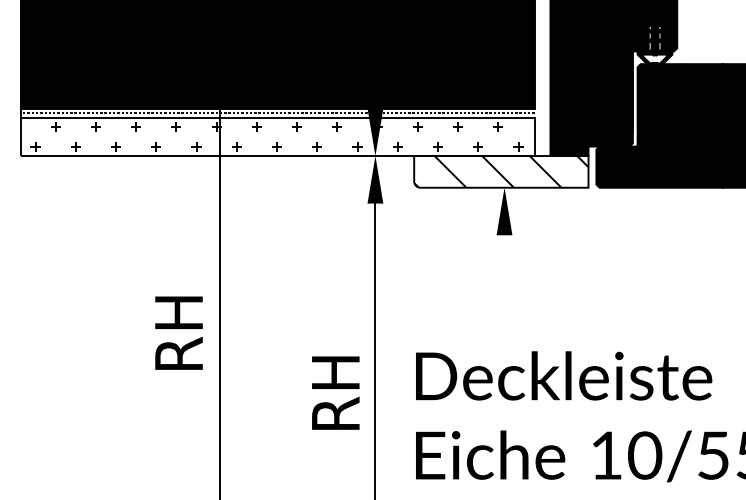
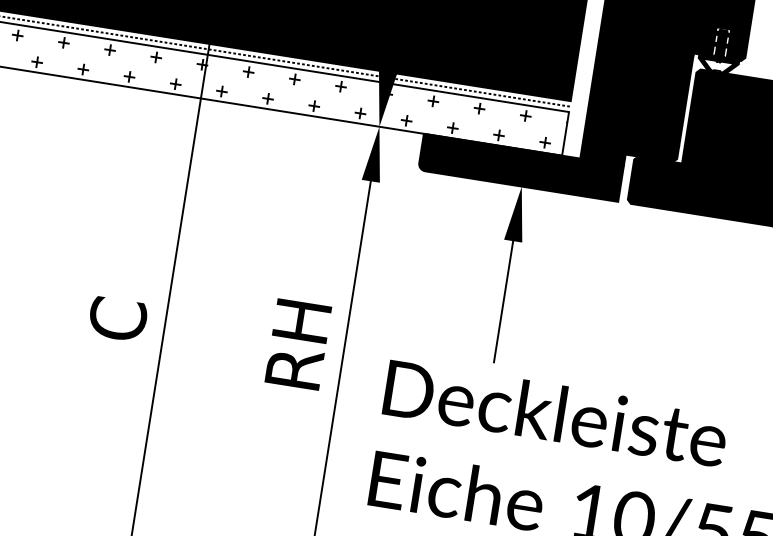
fill: (501, 171) -> (521, 167), added
line: (504, 287) -> (503, 301), added
text: (178, 334) -> (121, 295), RH -> C
text: (335, 392) -> (298, 343), moved

